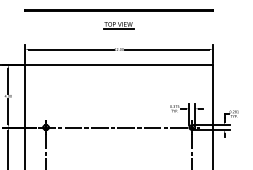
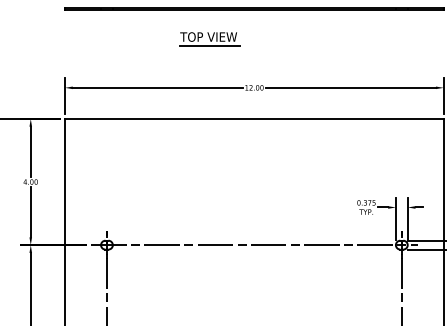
part: (118, 25) -> (208, 39), moved

